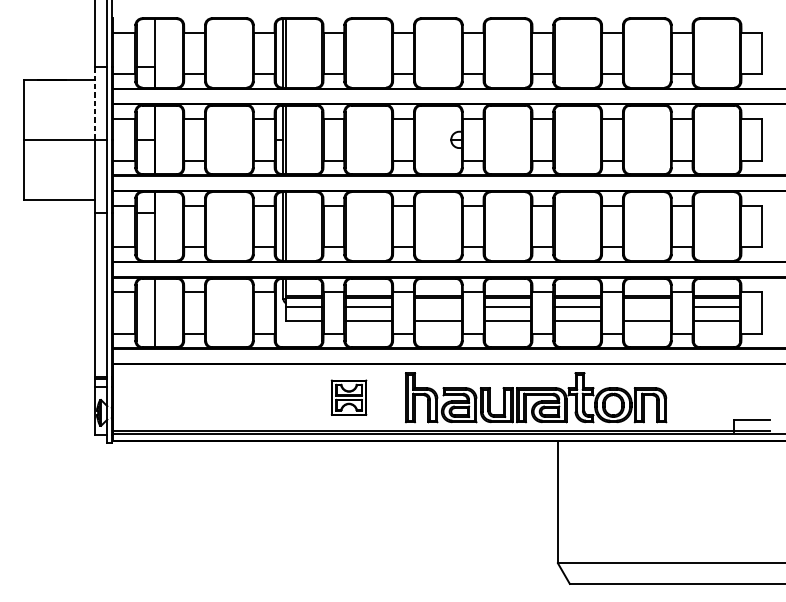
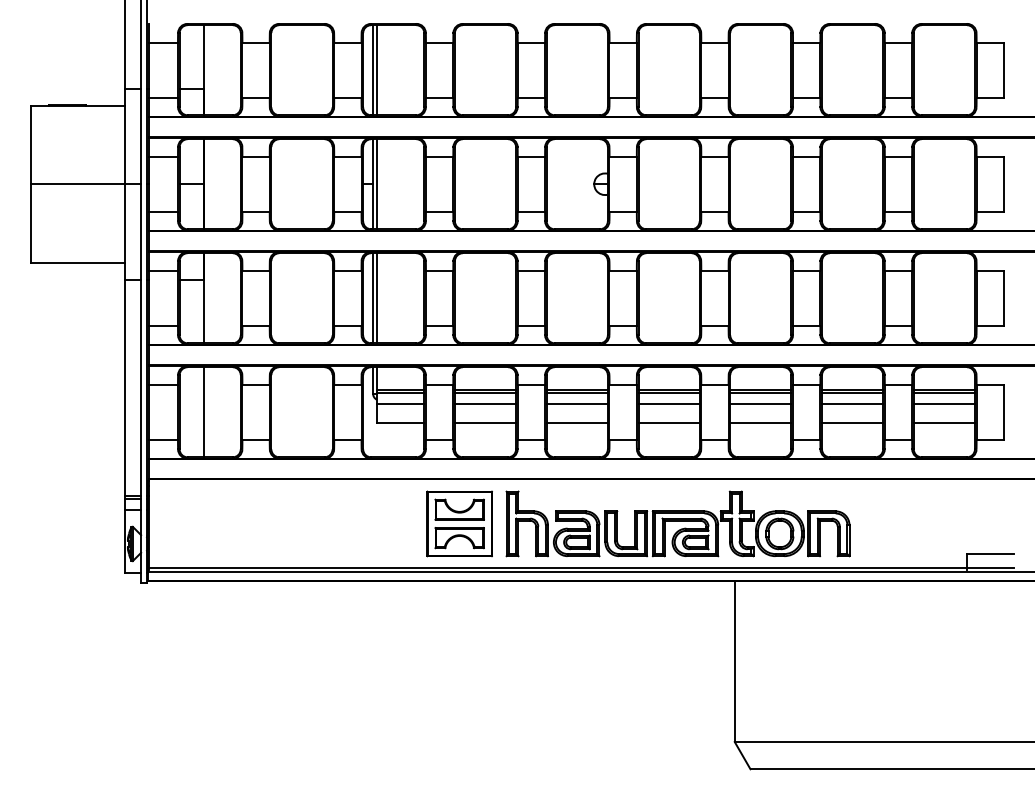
line: (95, 103) -> (125, 136), dashed -> solid
line: (437, 307) -> (576, 404), added
line: (647, 307) -> (852, 404), added
part: (348, 397) -> (459, 523), size x1.43
part: (535, 397) -> (677, 523), moved

